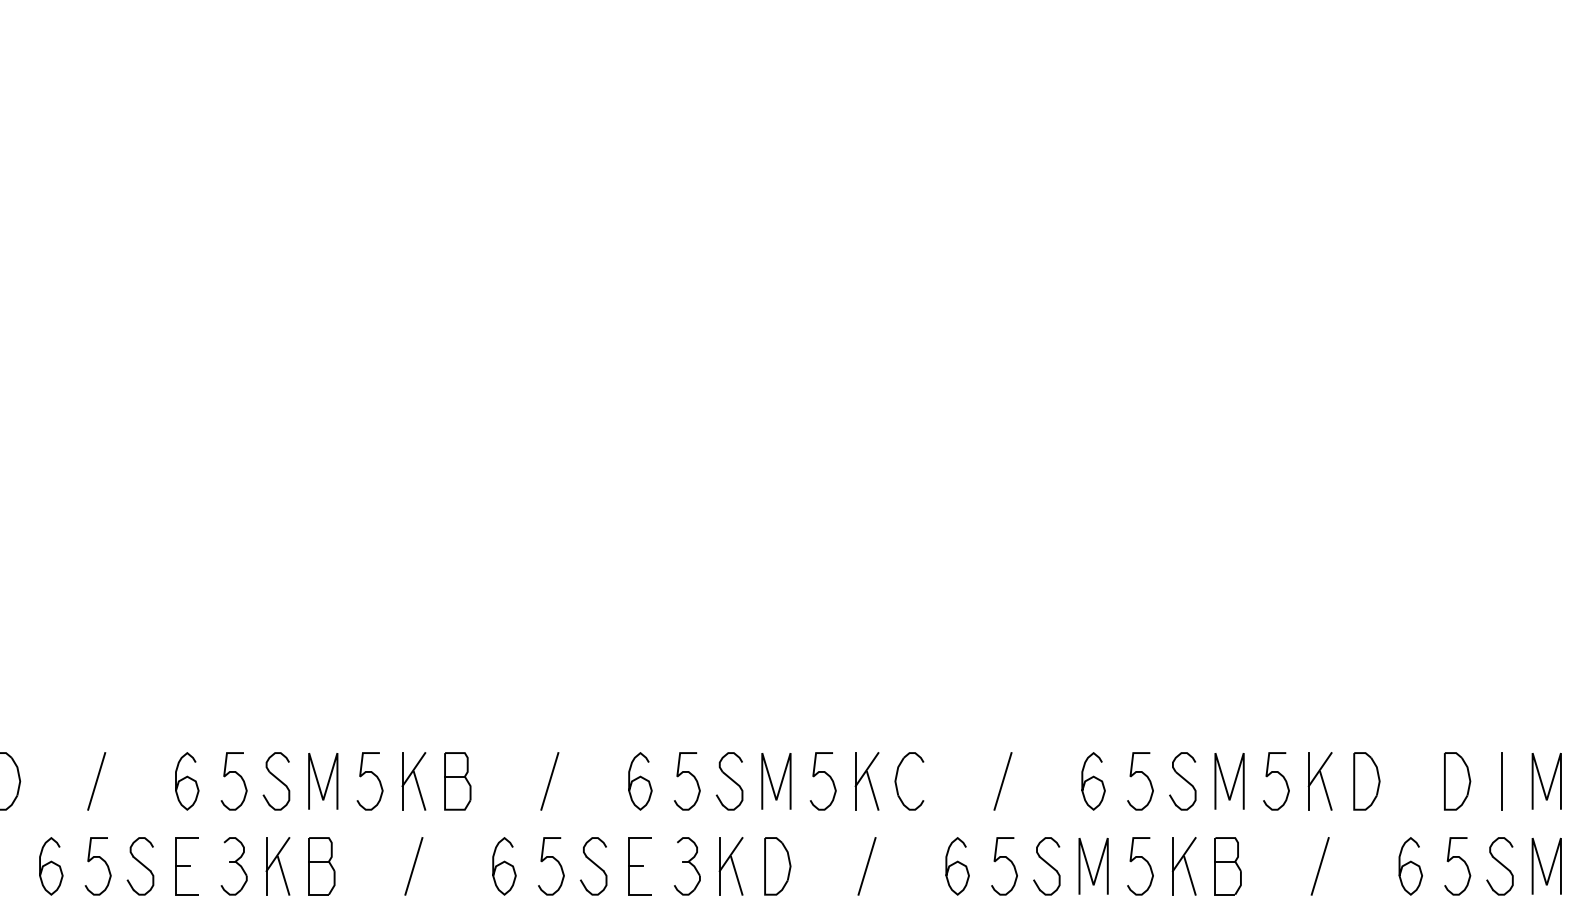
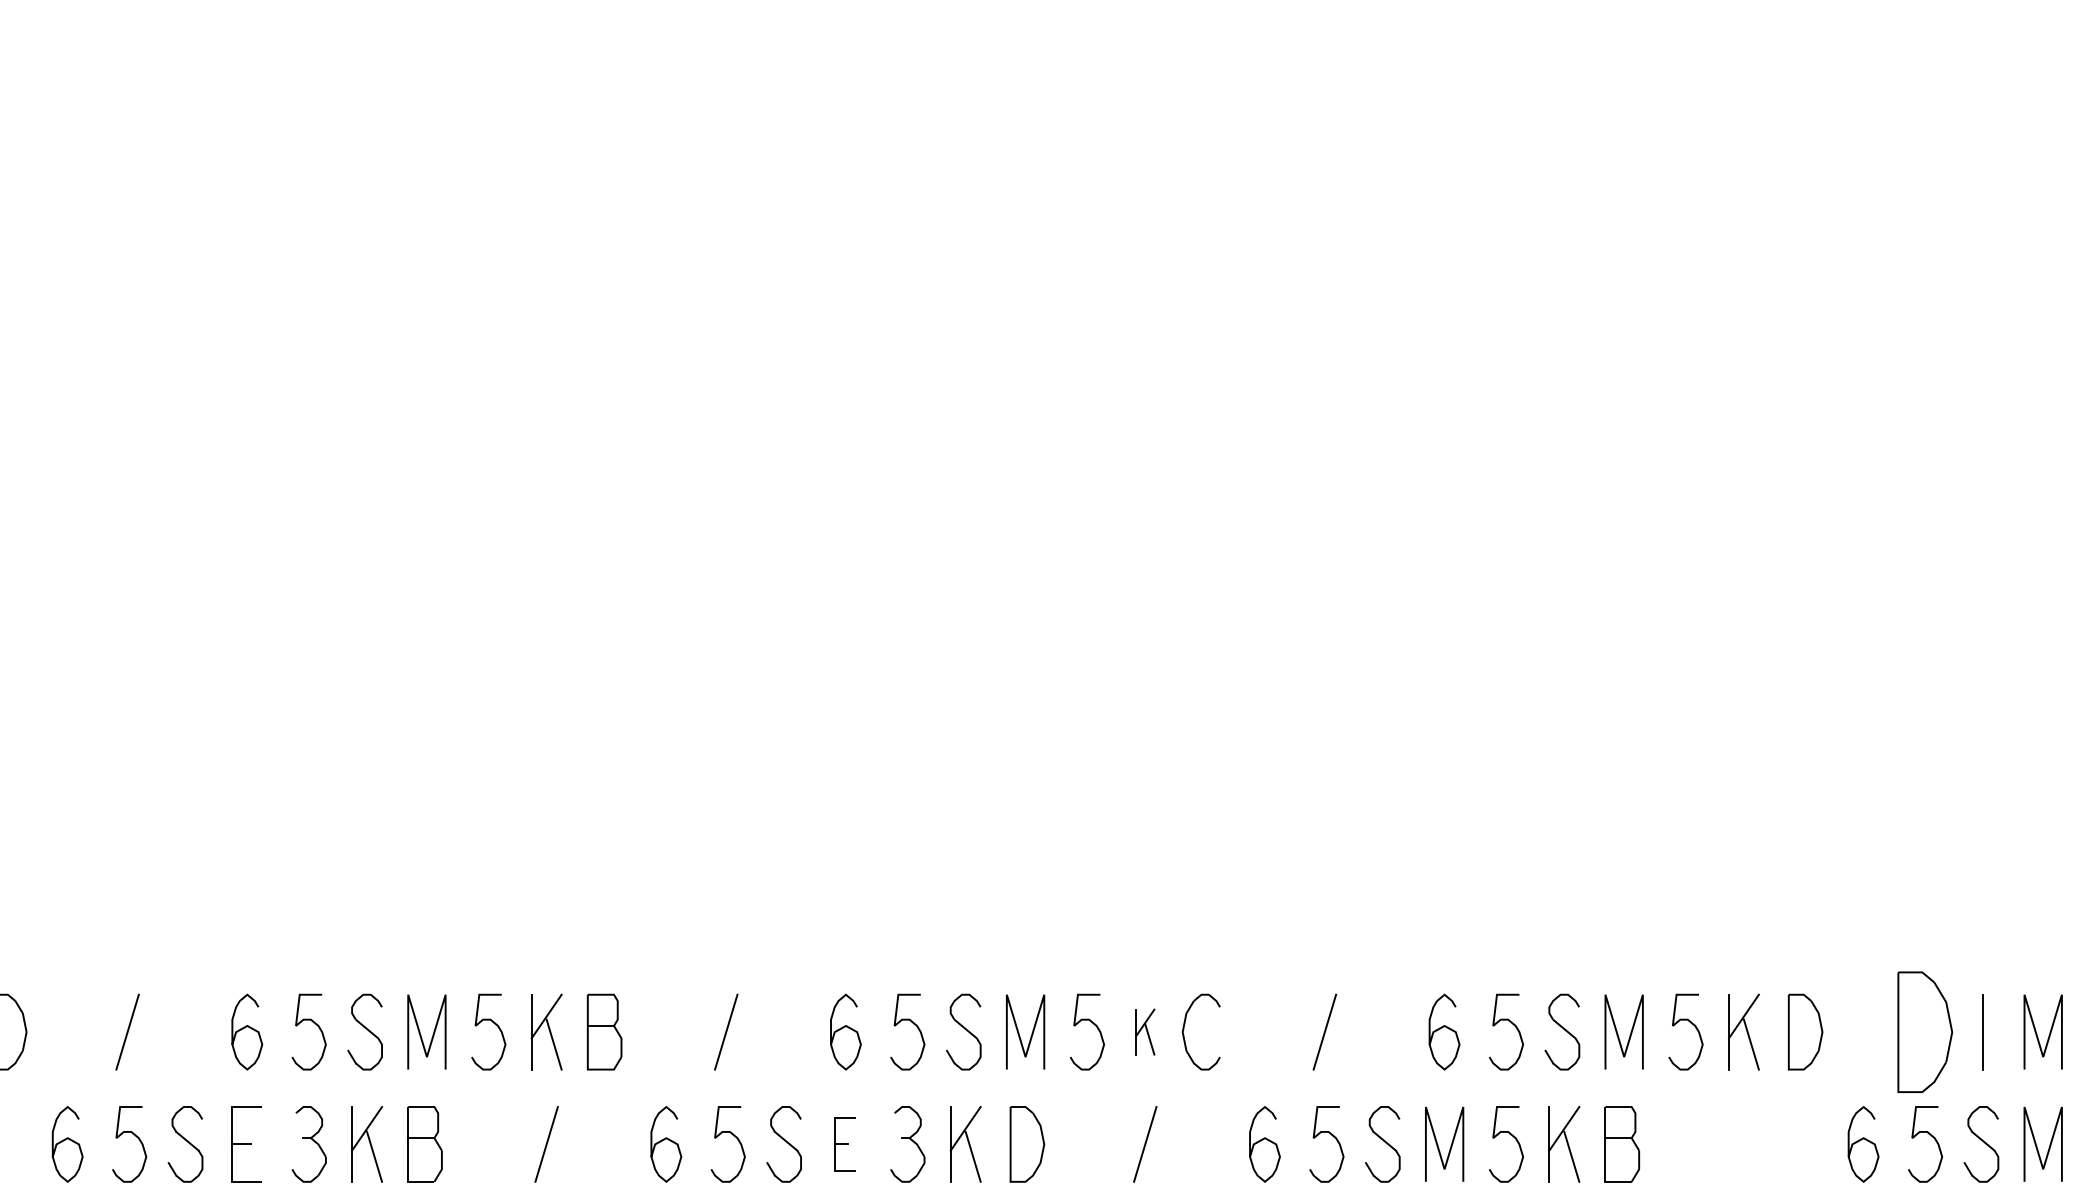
part: (867, 780) -> (1145, 1031), size x0.6
part: (1457, 780) -> (1925, 1031), size x1.6
line: (1319, 865) -> (1743, 1143), removed
part: (640, 866) -> (845, 1144), size x0.7

